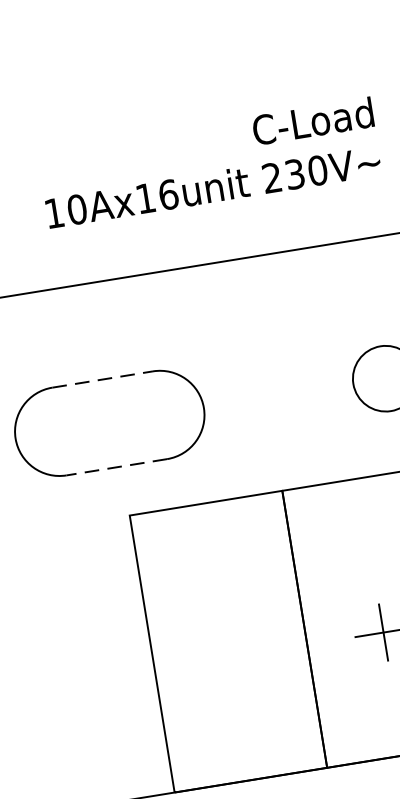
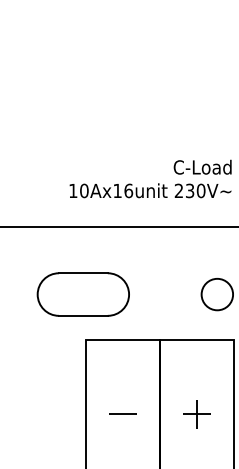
line: (102, 379) -> (83, 273), dashed -> solid
line: (114, 466) -> (82, 315), dashed -> solid
line: (230, 655) -> (122, 413), added

